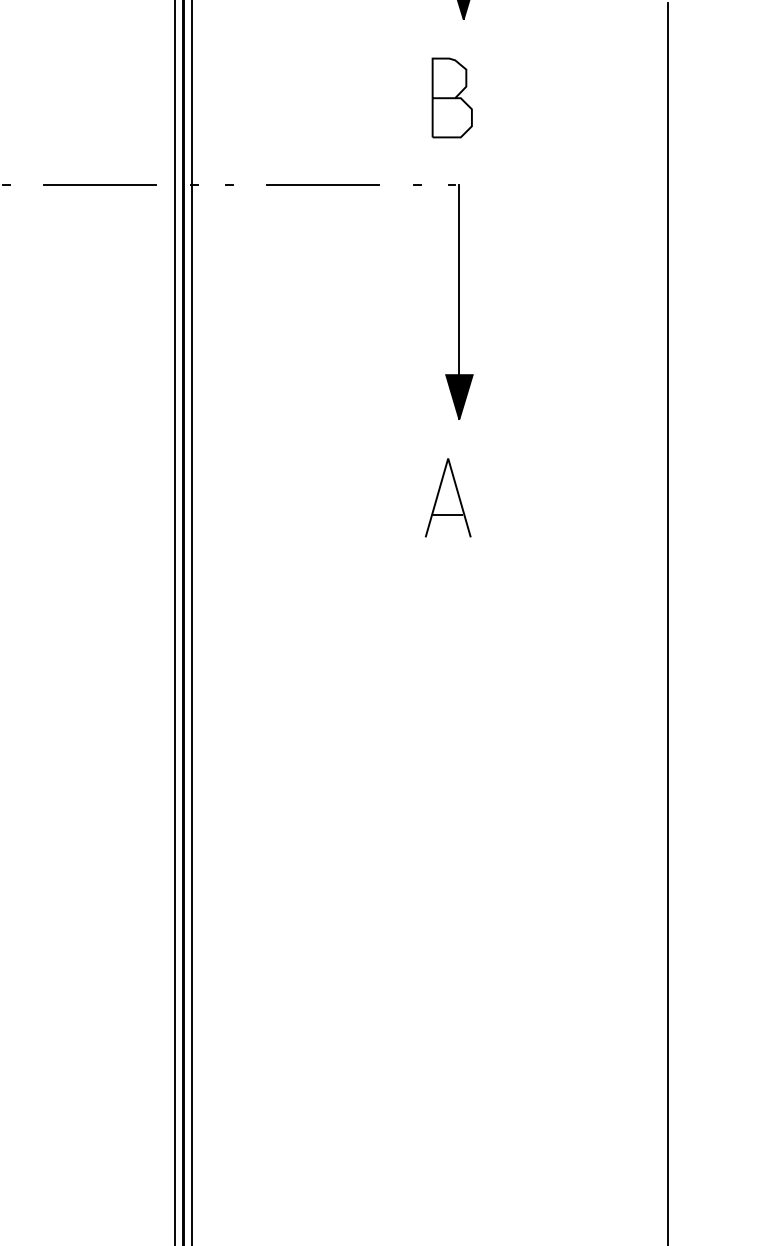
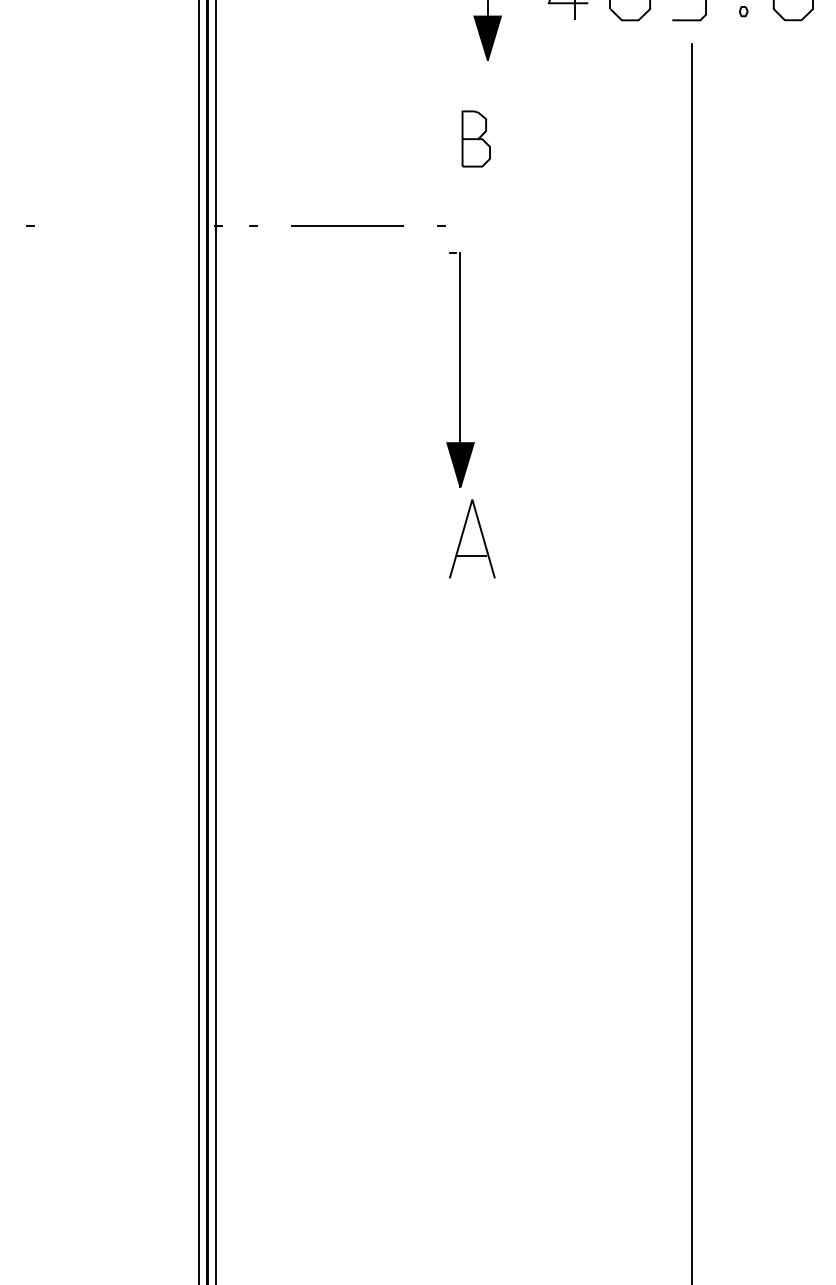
part: (451, 97) -> (475, 138), size x0.7
line: (100, 185) -> (124, 226), removed
part: (459, 301) -> (460, 369), moved

